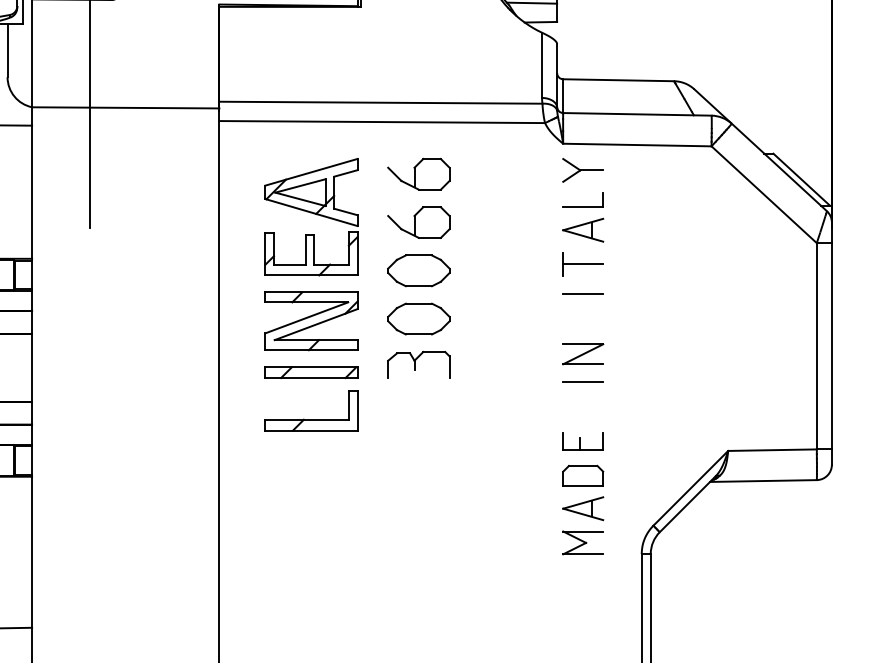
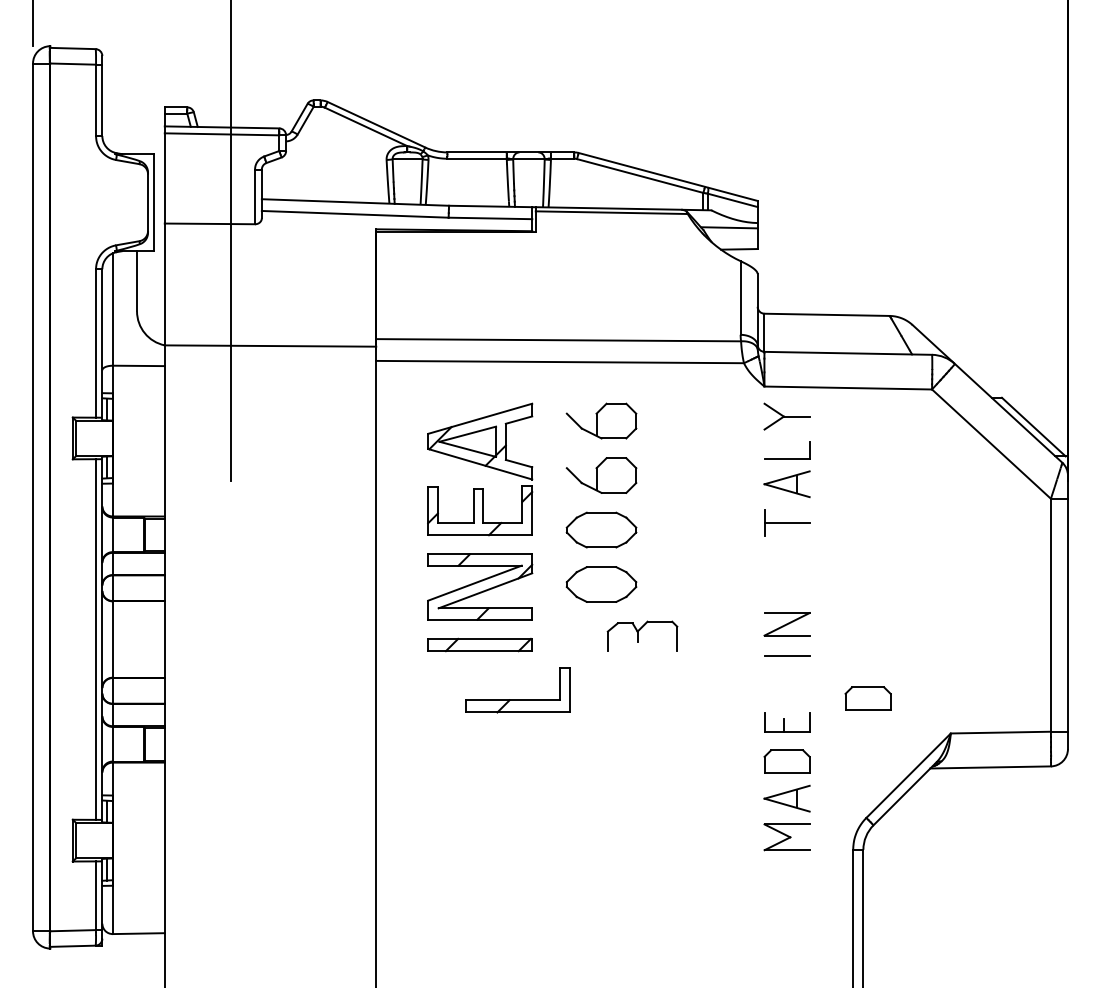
line: (582, 294) -> (786, 556), removed
part: (418, 364) -> (642, 635), moved
part: (310, 419) -> (517, 699), moved
part: (654, 419) -> (867, 698), added

